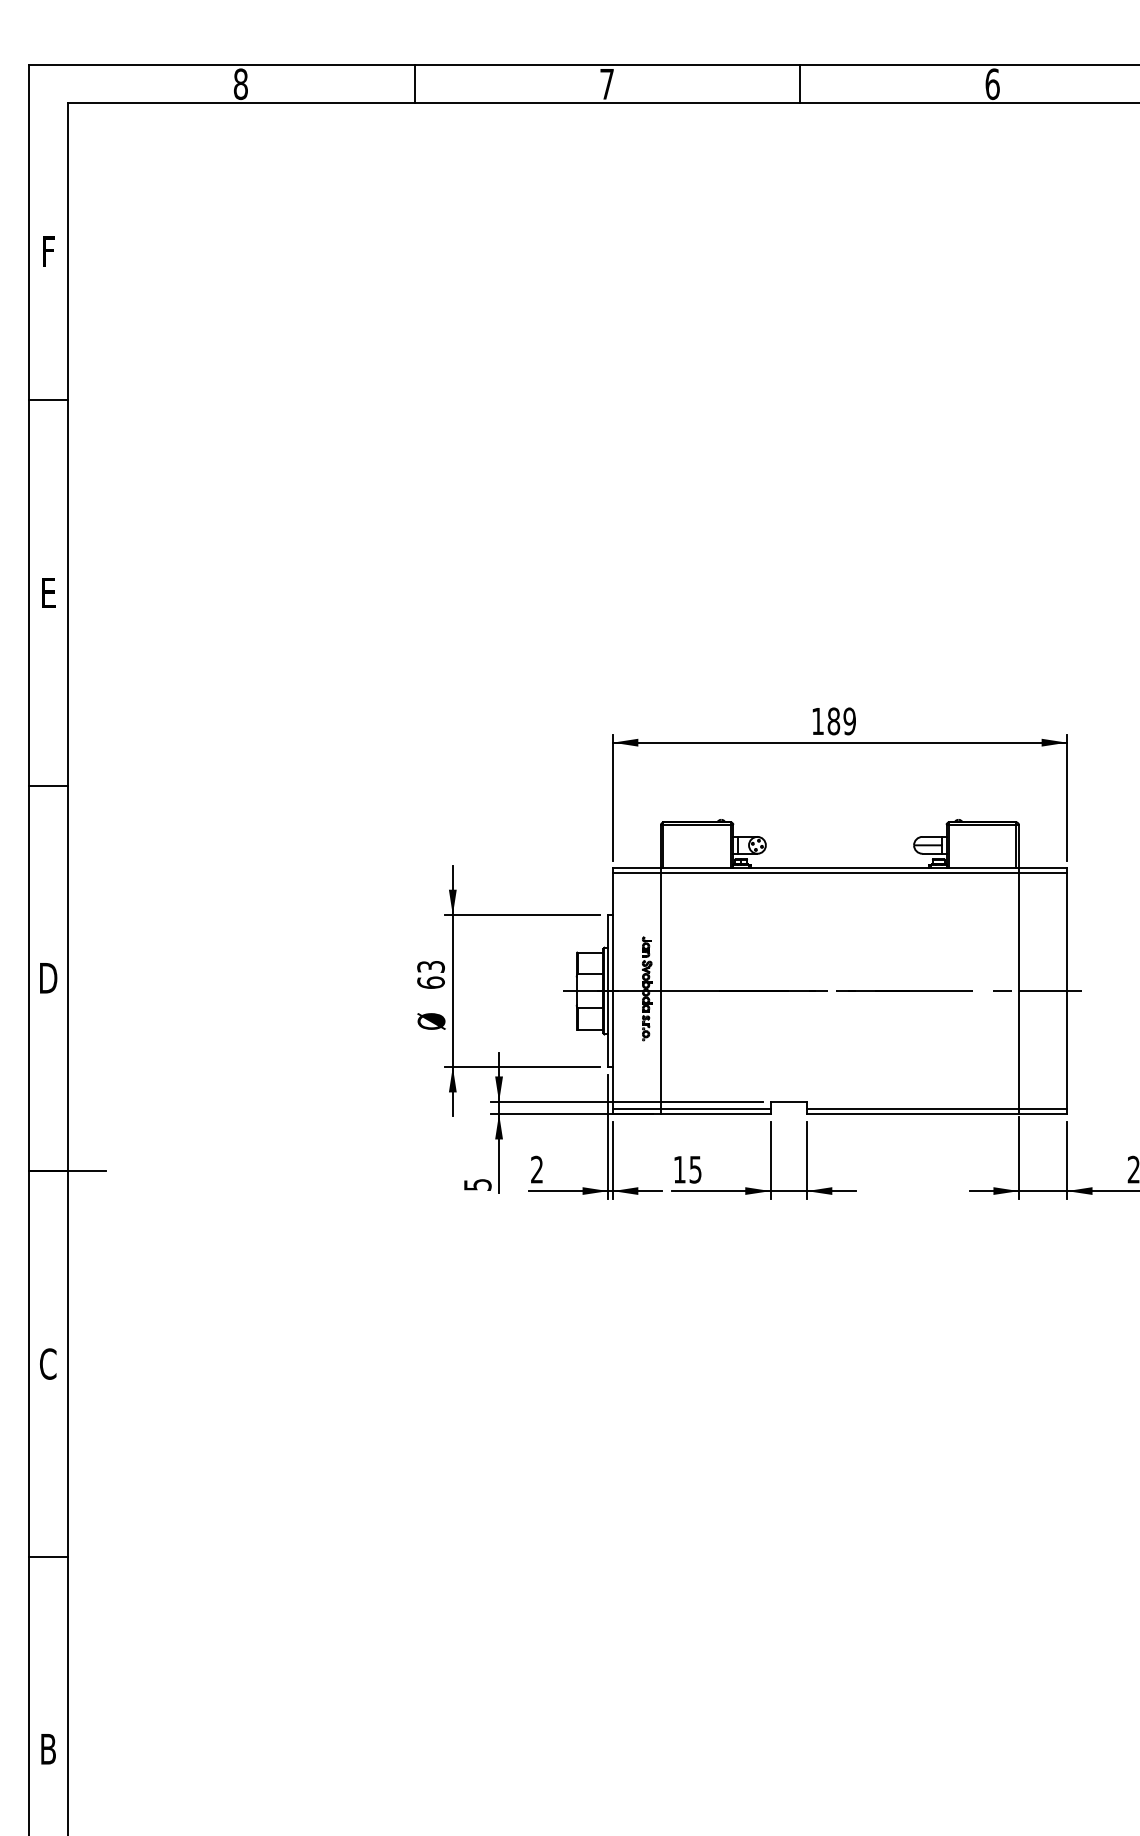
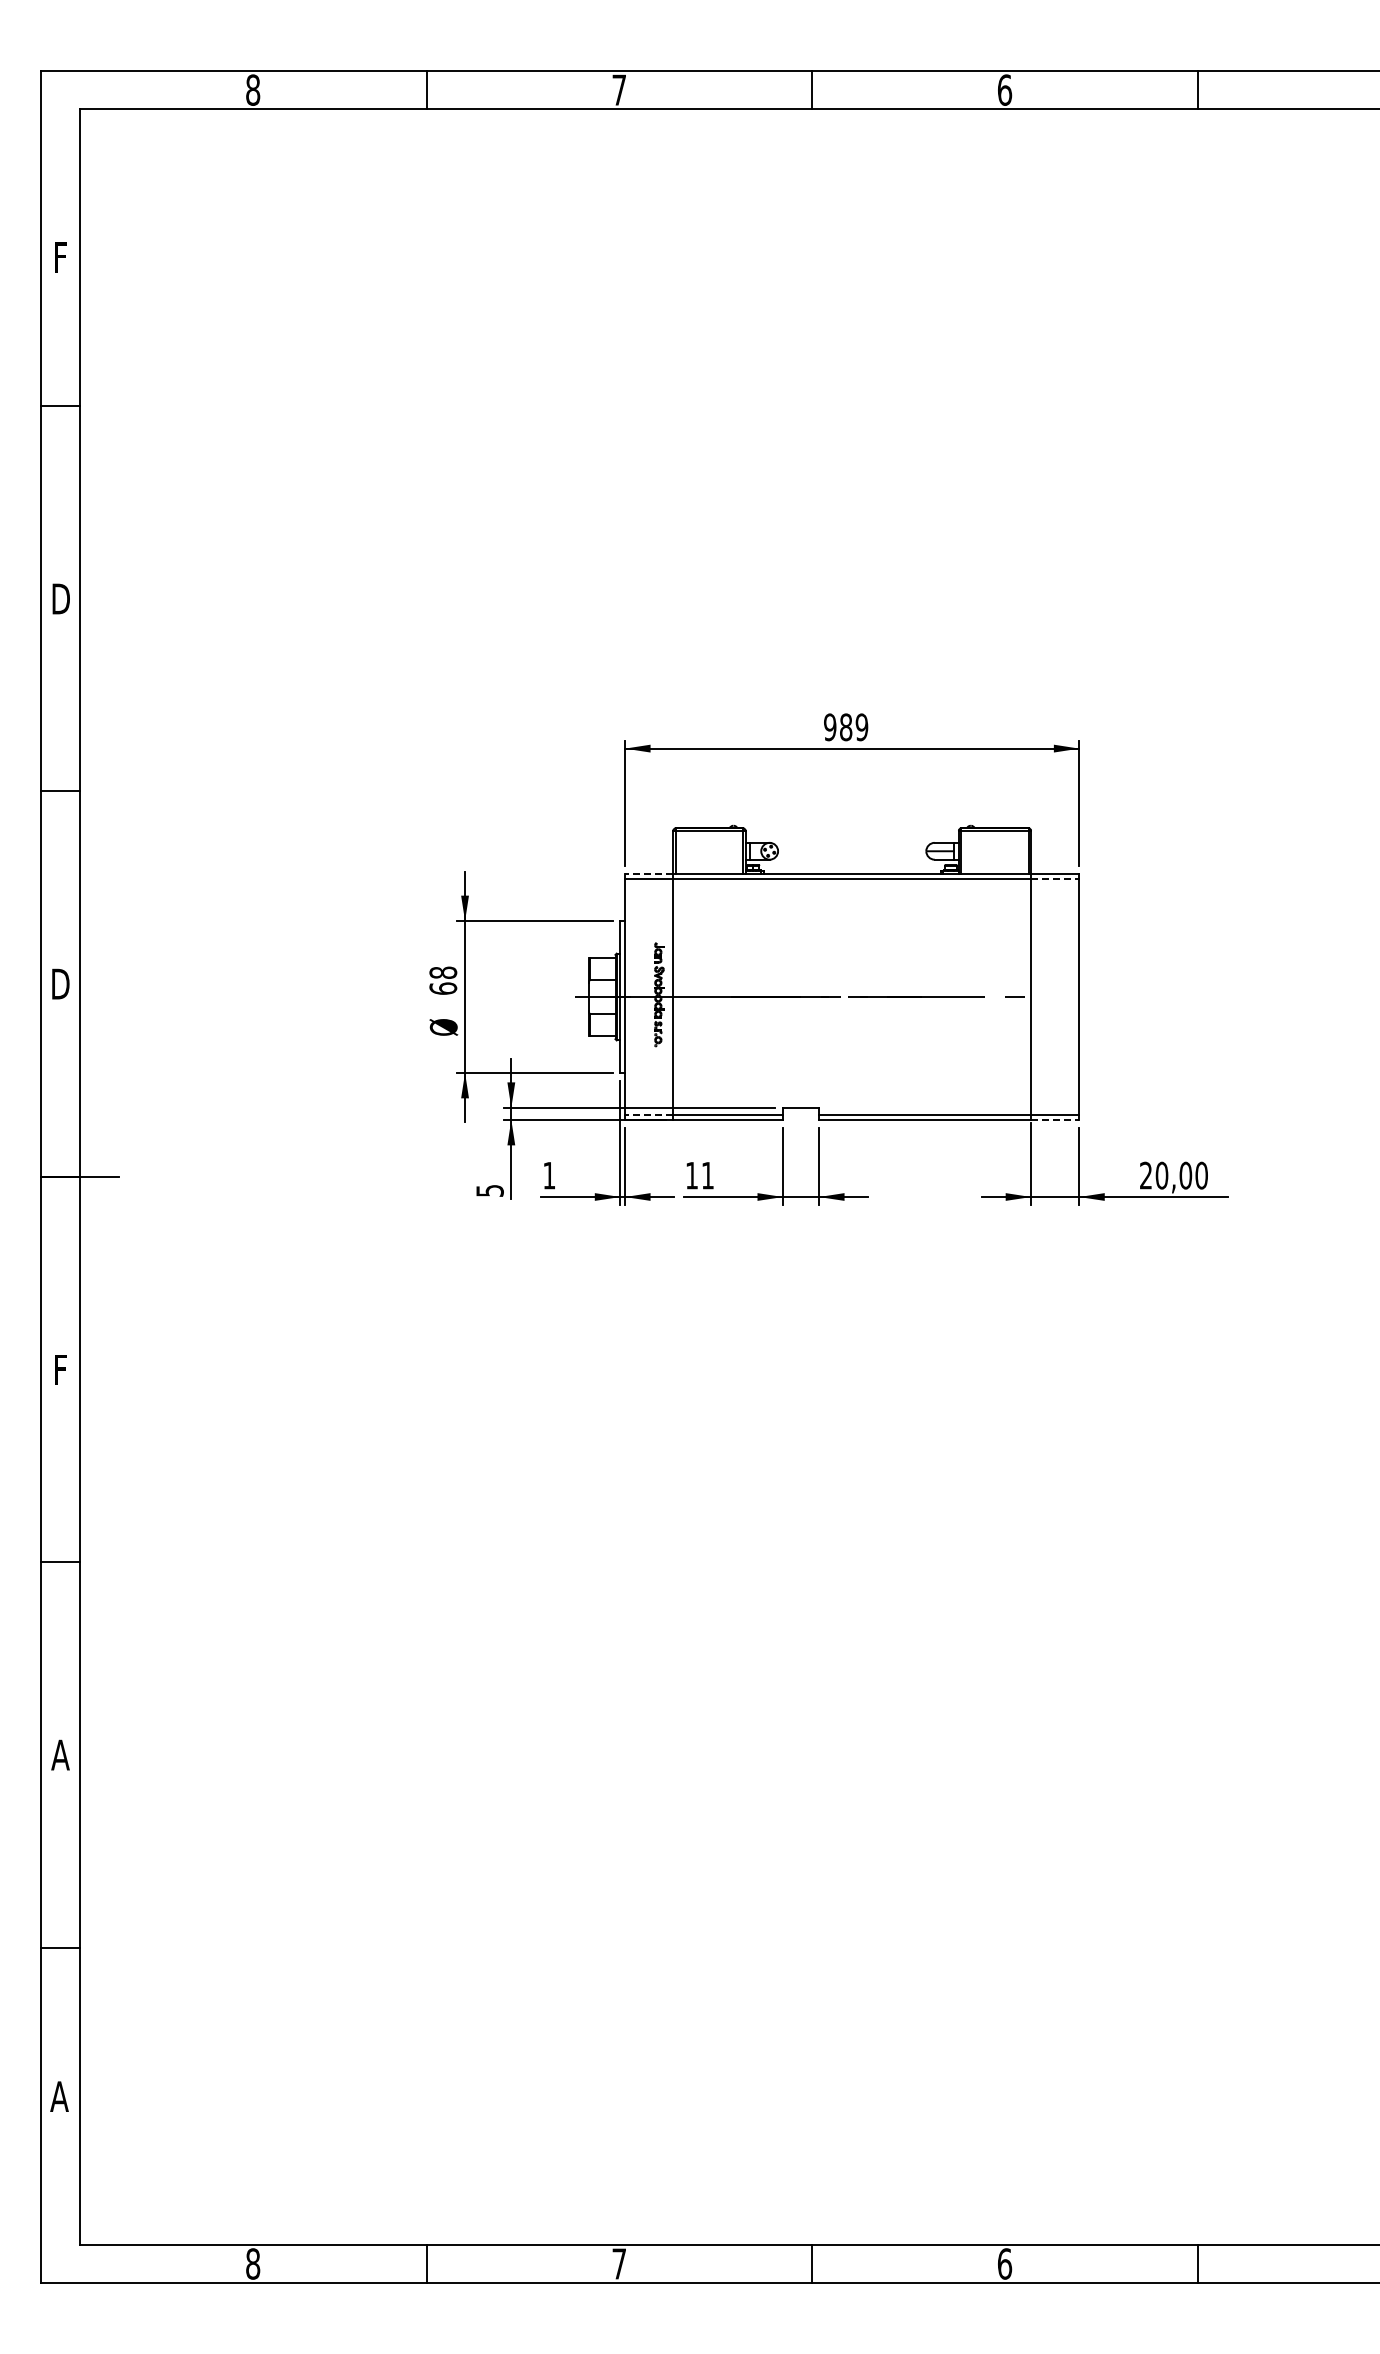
text: (48, 592) -> (60, 598), E -> D
text: (818, 721) -> (830, 727), 189 -> 989
line: (636, 868) -> (648, 874), solid -> dashed
line: (1043, 872) -> (1055, 878), solid -> dashed
text: (431, 966) -> (443, 972), 63 -> 68
line: (1050, 991) -> (1062, 997), removed
line: (636, 1109) -> (648, 1115), solid -> dashed
line: (1043, 1113) -> (1055, 1119), solid -> dashed
text: (536, 1169) -> (548, 1175), 2 -> 1
text: (695, 1169) -> (707, 1175), 15 -> 11
text: (48, 1363) -> (60, 1369), C -> F
text: (48, 1748) -> (60, 1754), B -> A

